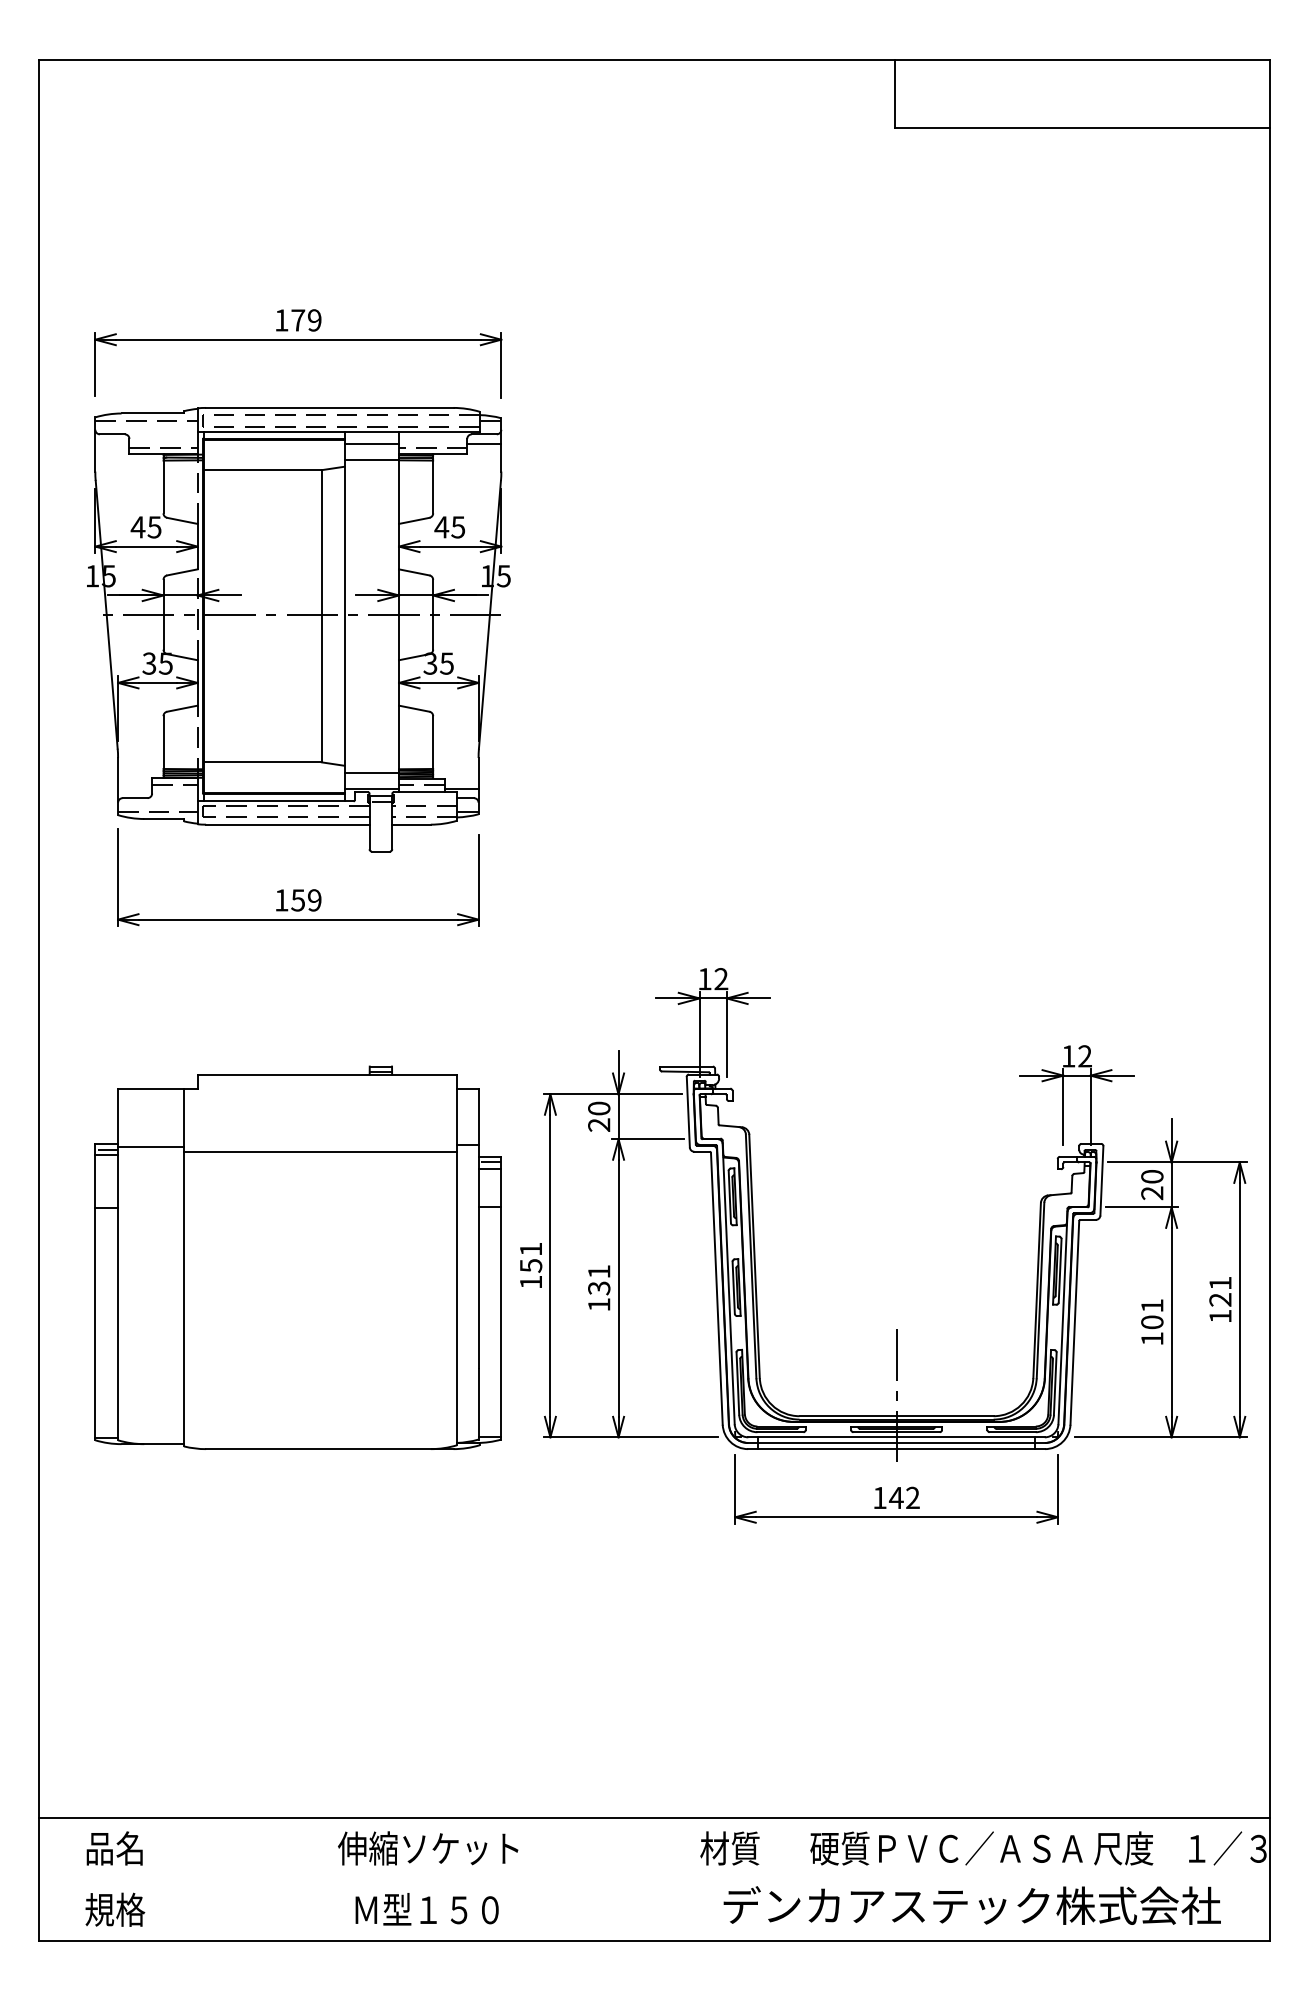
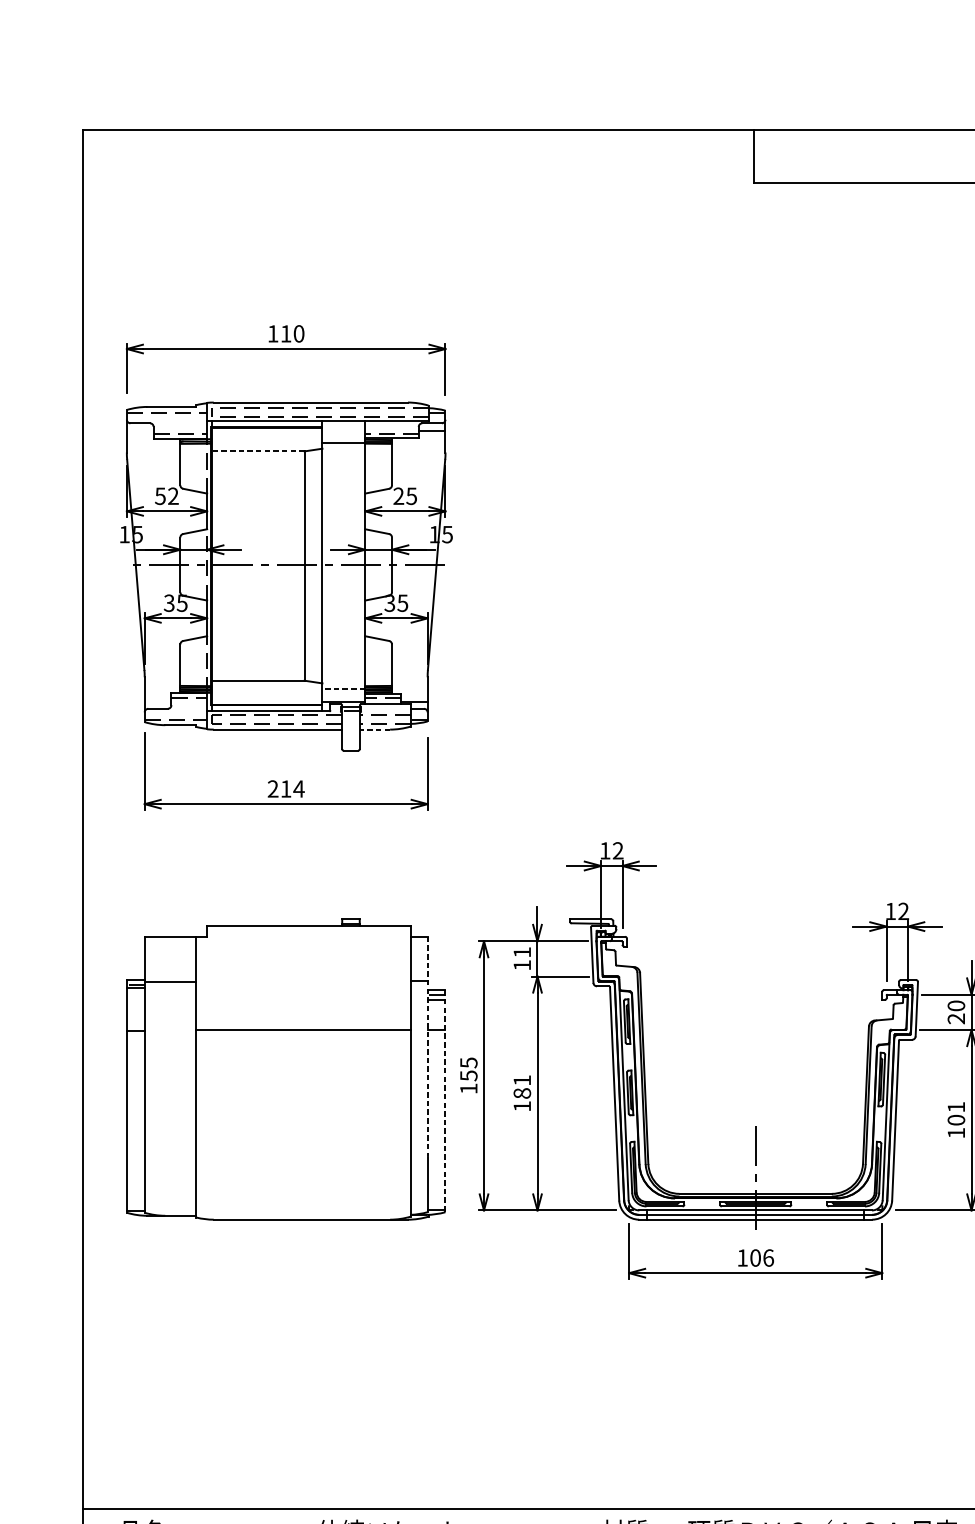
text: (306, 320) -> (292, 333), 179 -> 110
line: (371, 443) -> (343, 430), removed
line: (262, 470) -> (258, 451), solid -> dashed
text: (145, 527) -> (166, 496), 45 -> 52
text: (441, 527) -> (398, 496), 45 -> 25
line: (371, 772) -> (343, 688), solid -> dashed
line: (411, 824) -> (374, 729), solid -> dashed
text: (298, 900) -> (286, 789), 159 -> 214
text: (599, 1116) -> (522, 958), 20 -> 11
line: (320, 1151) -> (303, 1029), moved
line: (478, 1228) -> (427, 1046), solid -> dashed
text: (531, 1249) -> (469, 1063), 151 -> 155
text: (599, 1288) -> (522, 1093), 131 -> 181
line: (501, 1298) -> (445, 1101), solid -> dashed
text: (904, 1497) -> (761, 1257), 142 -> 106

